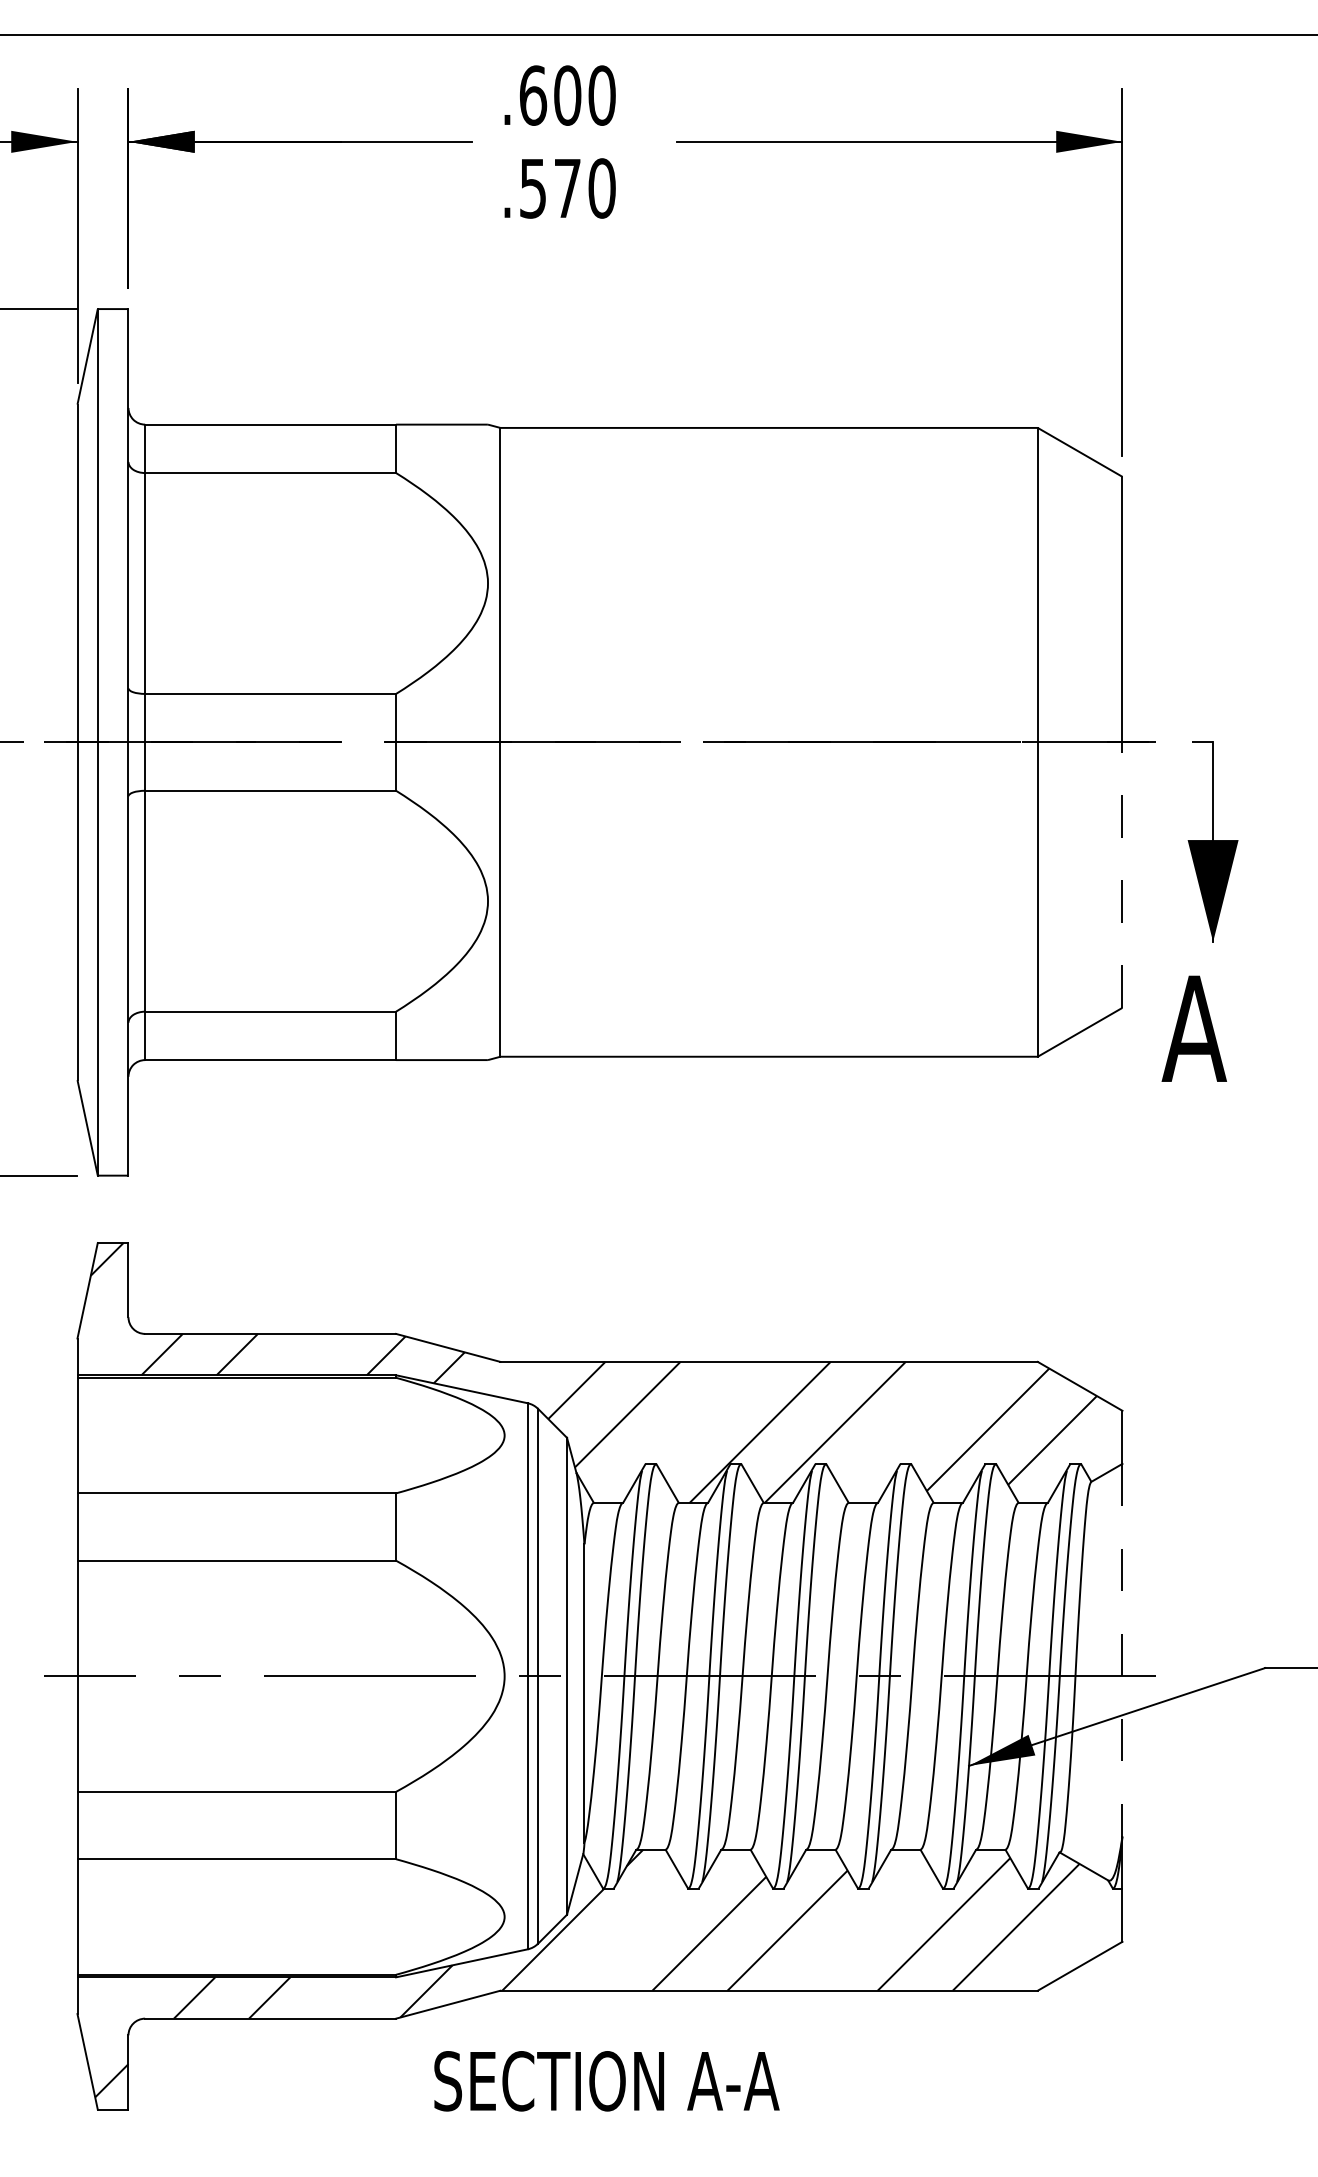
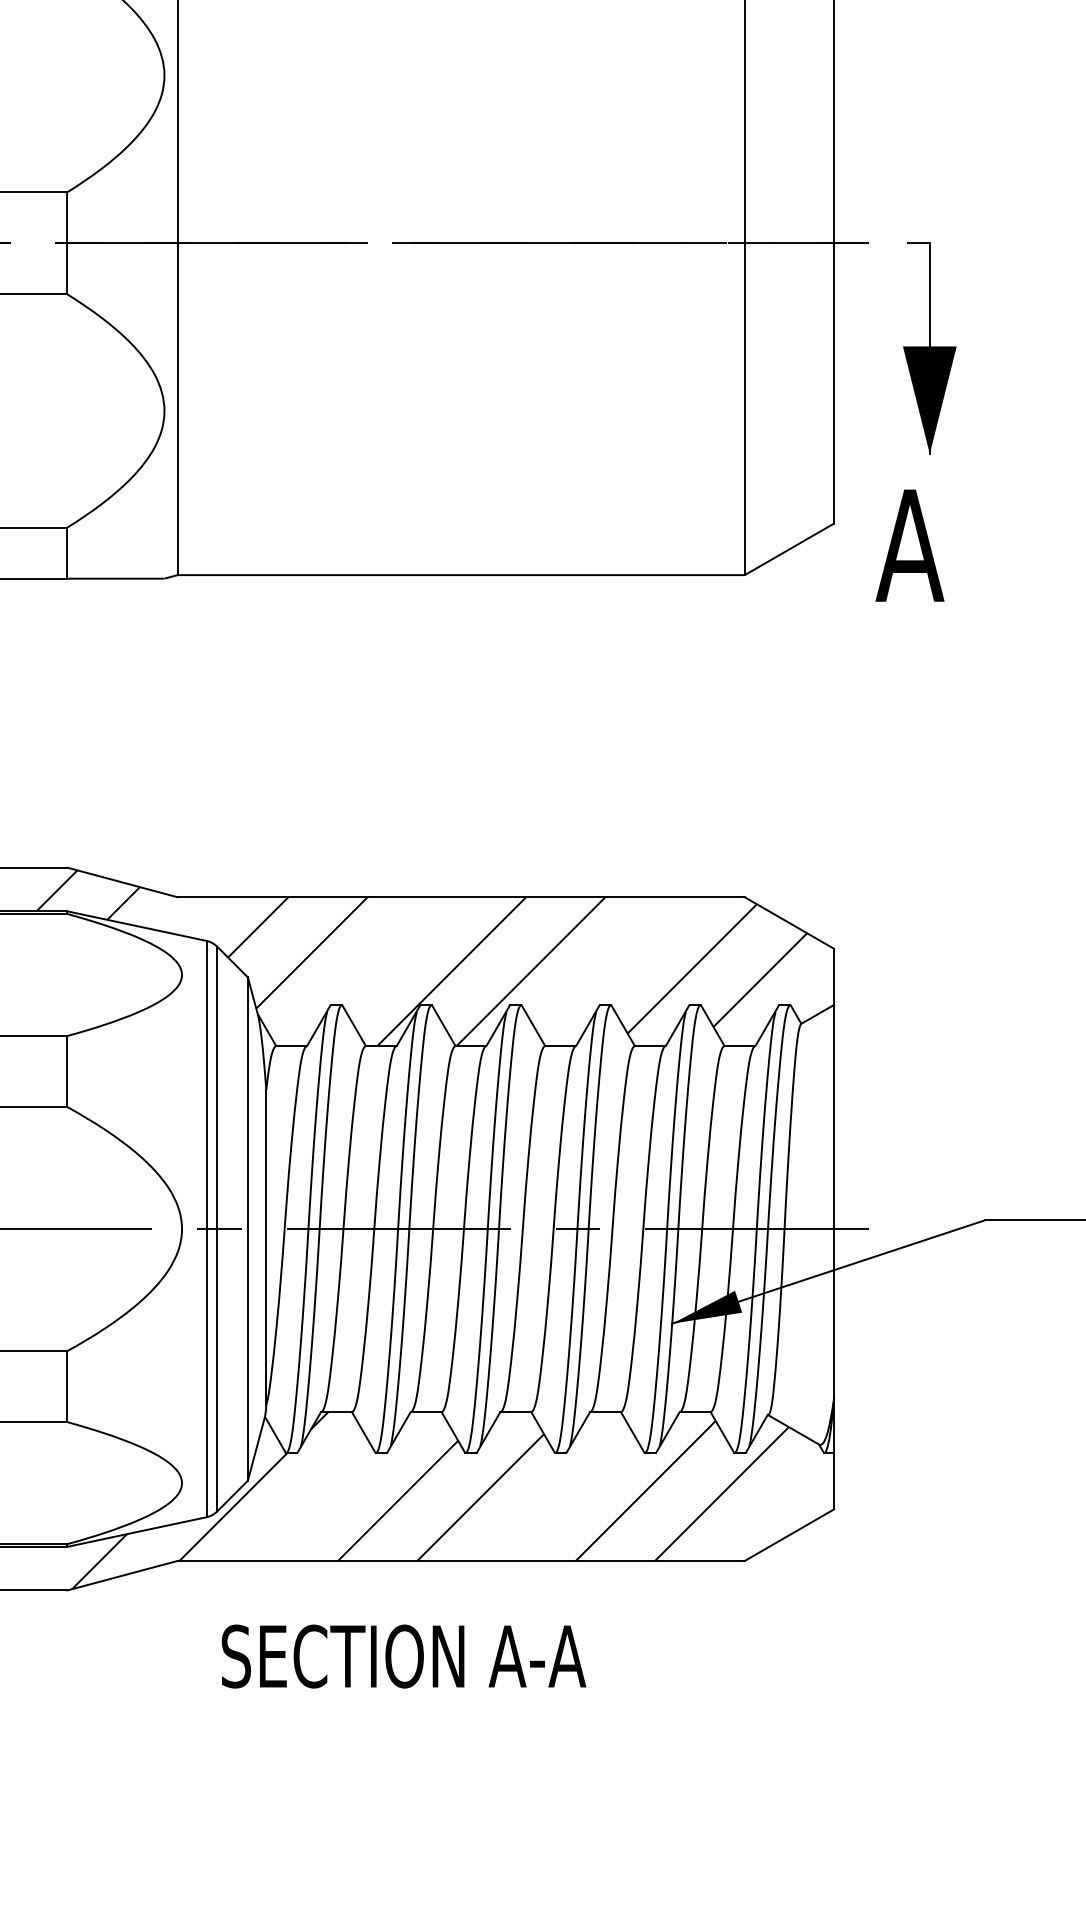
line: (1122, 875) -> (834, 383), dashed -> solid
line: (1122, 1650) -> (834, 1201), dashed -> solid
text: (606, 2081) -> (403, 1656), moved

